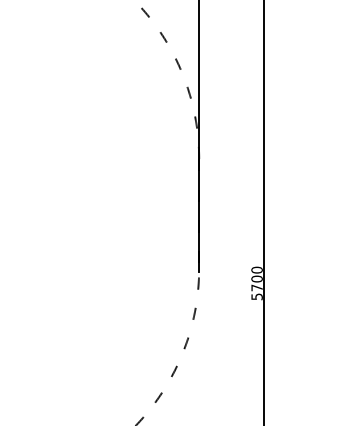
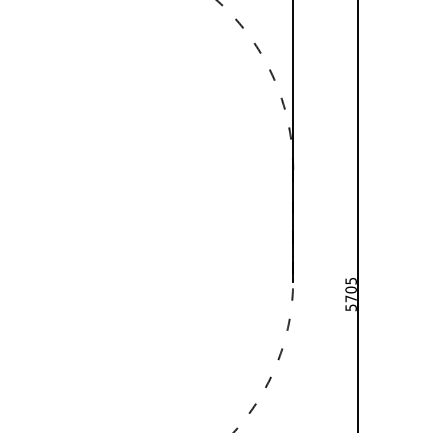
text: (256, 269) -> (350, 280), 5700 -> 5705

